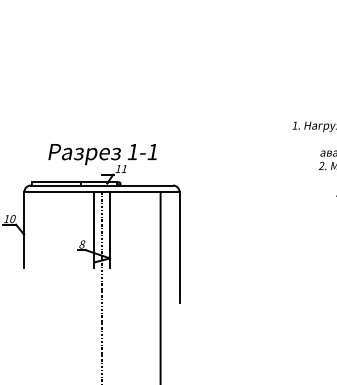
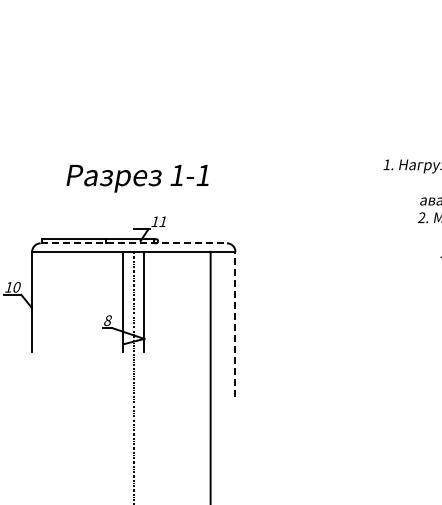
text: (102, 154) -> (137, 178), moved
line: (102, 185) -> (134, 243), solid -> dashed
line: (179, 247) -> (235, 324), solid -> dashed

